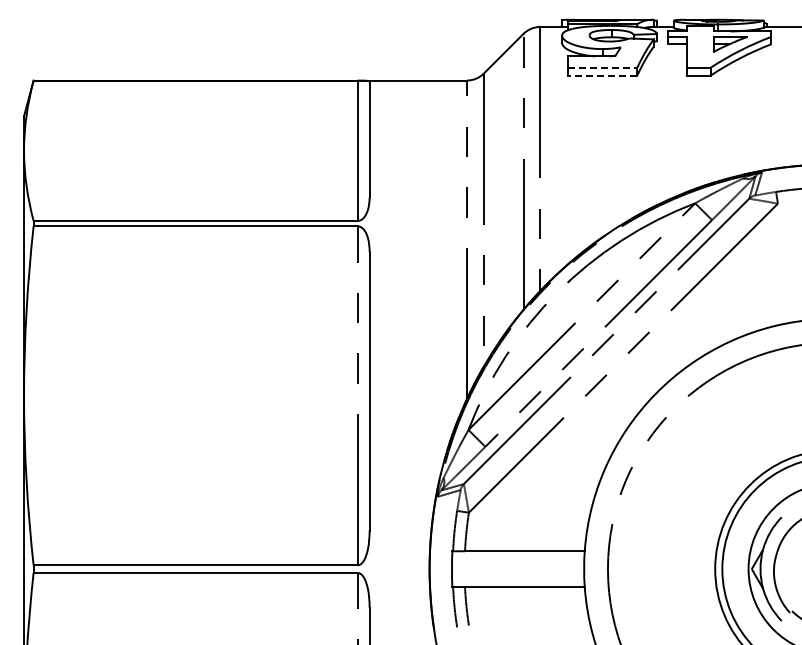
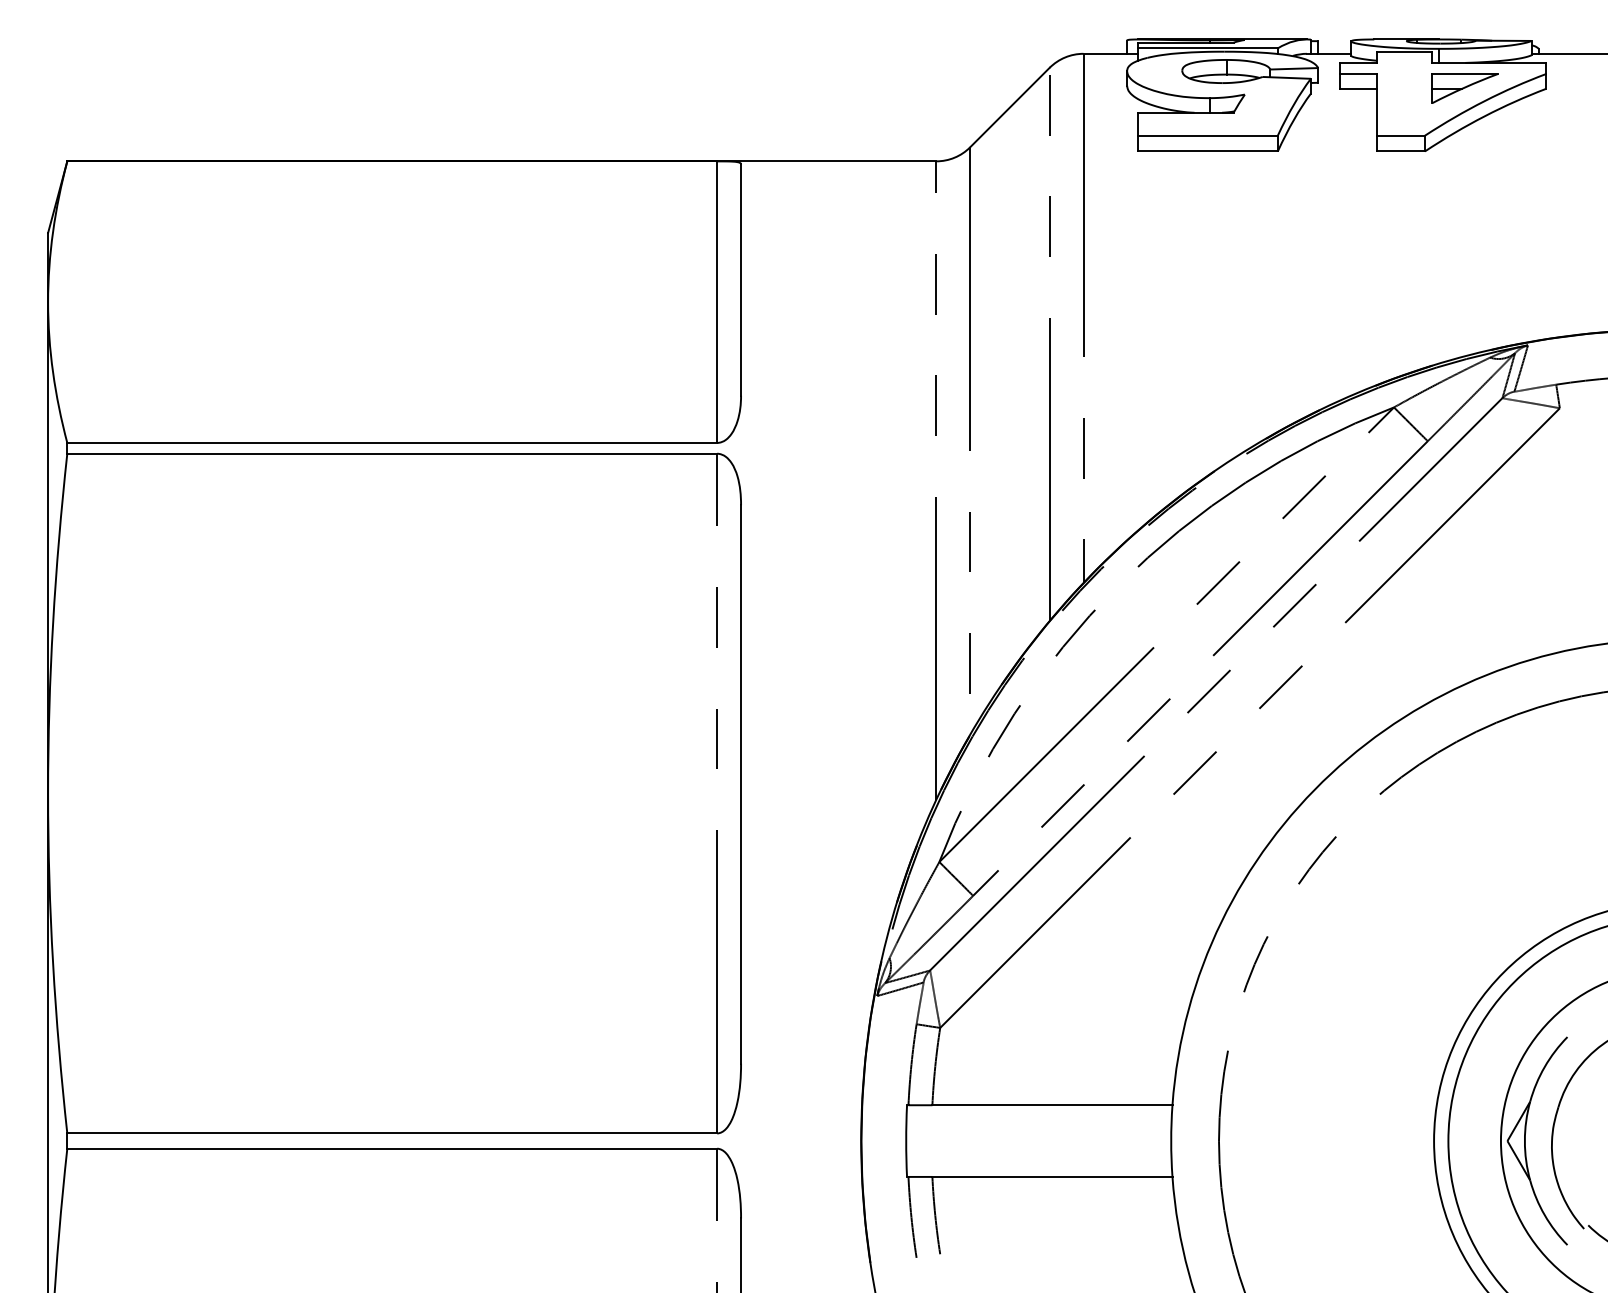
line: (602, 67) -> (1208, 135), dashed -> solid
line: (602, 75) -> (1208, 151), dashed -> solid

